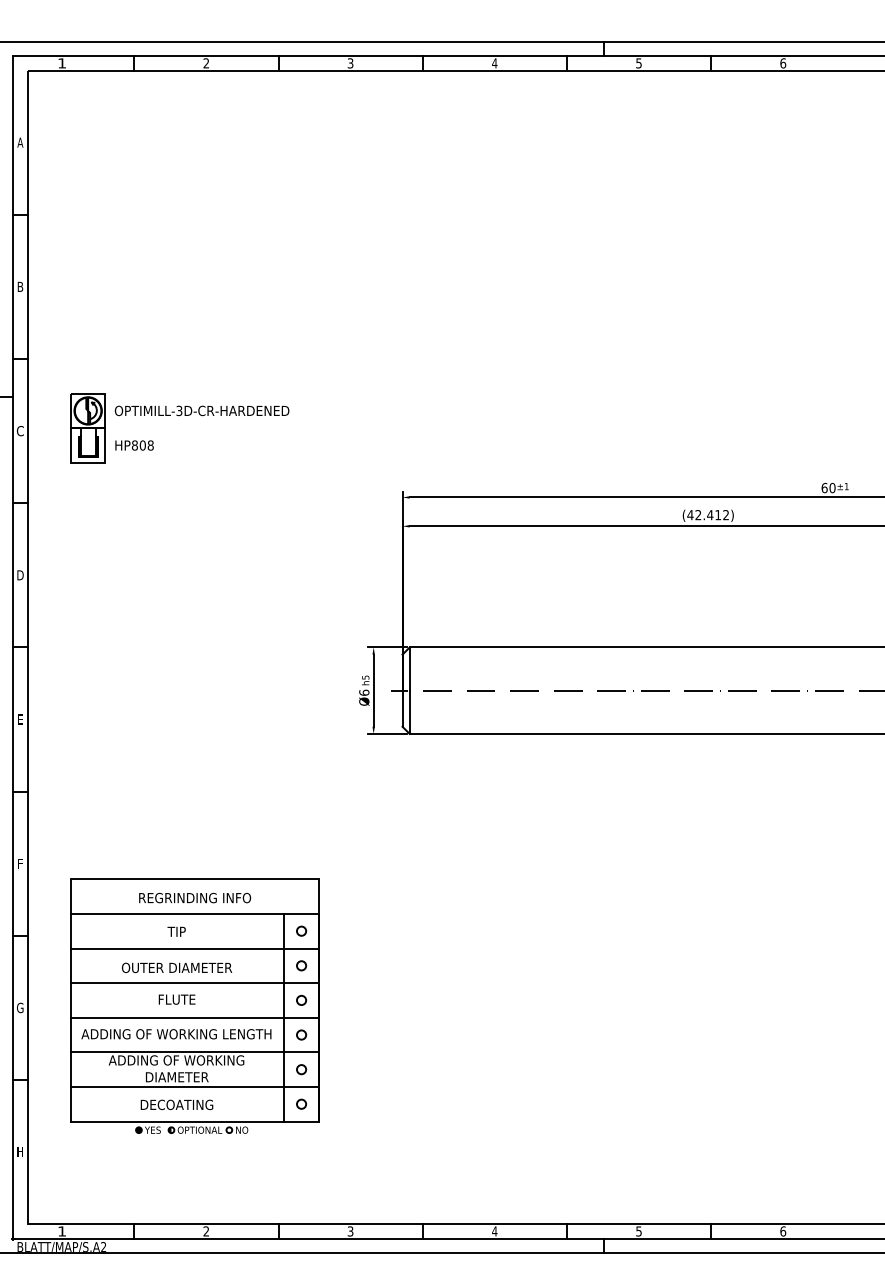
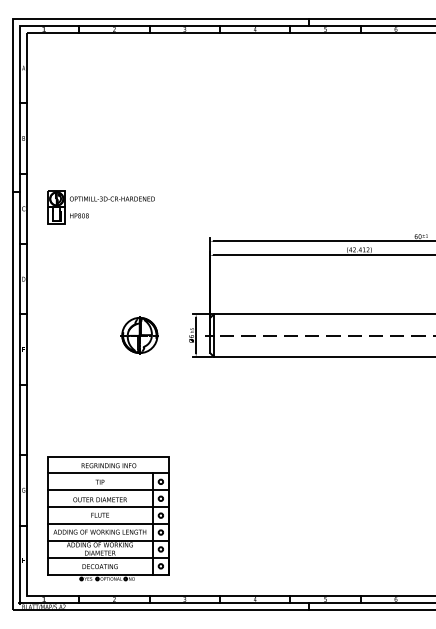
part: (257, 690) -> (139, 335), added
part: (194, 1006) -> (108, 518), moved

